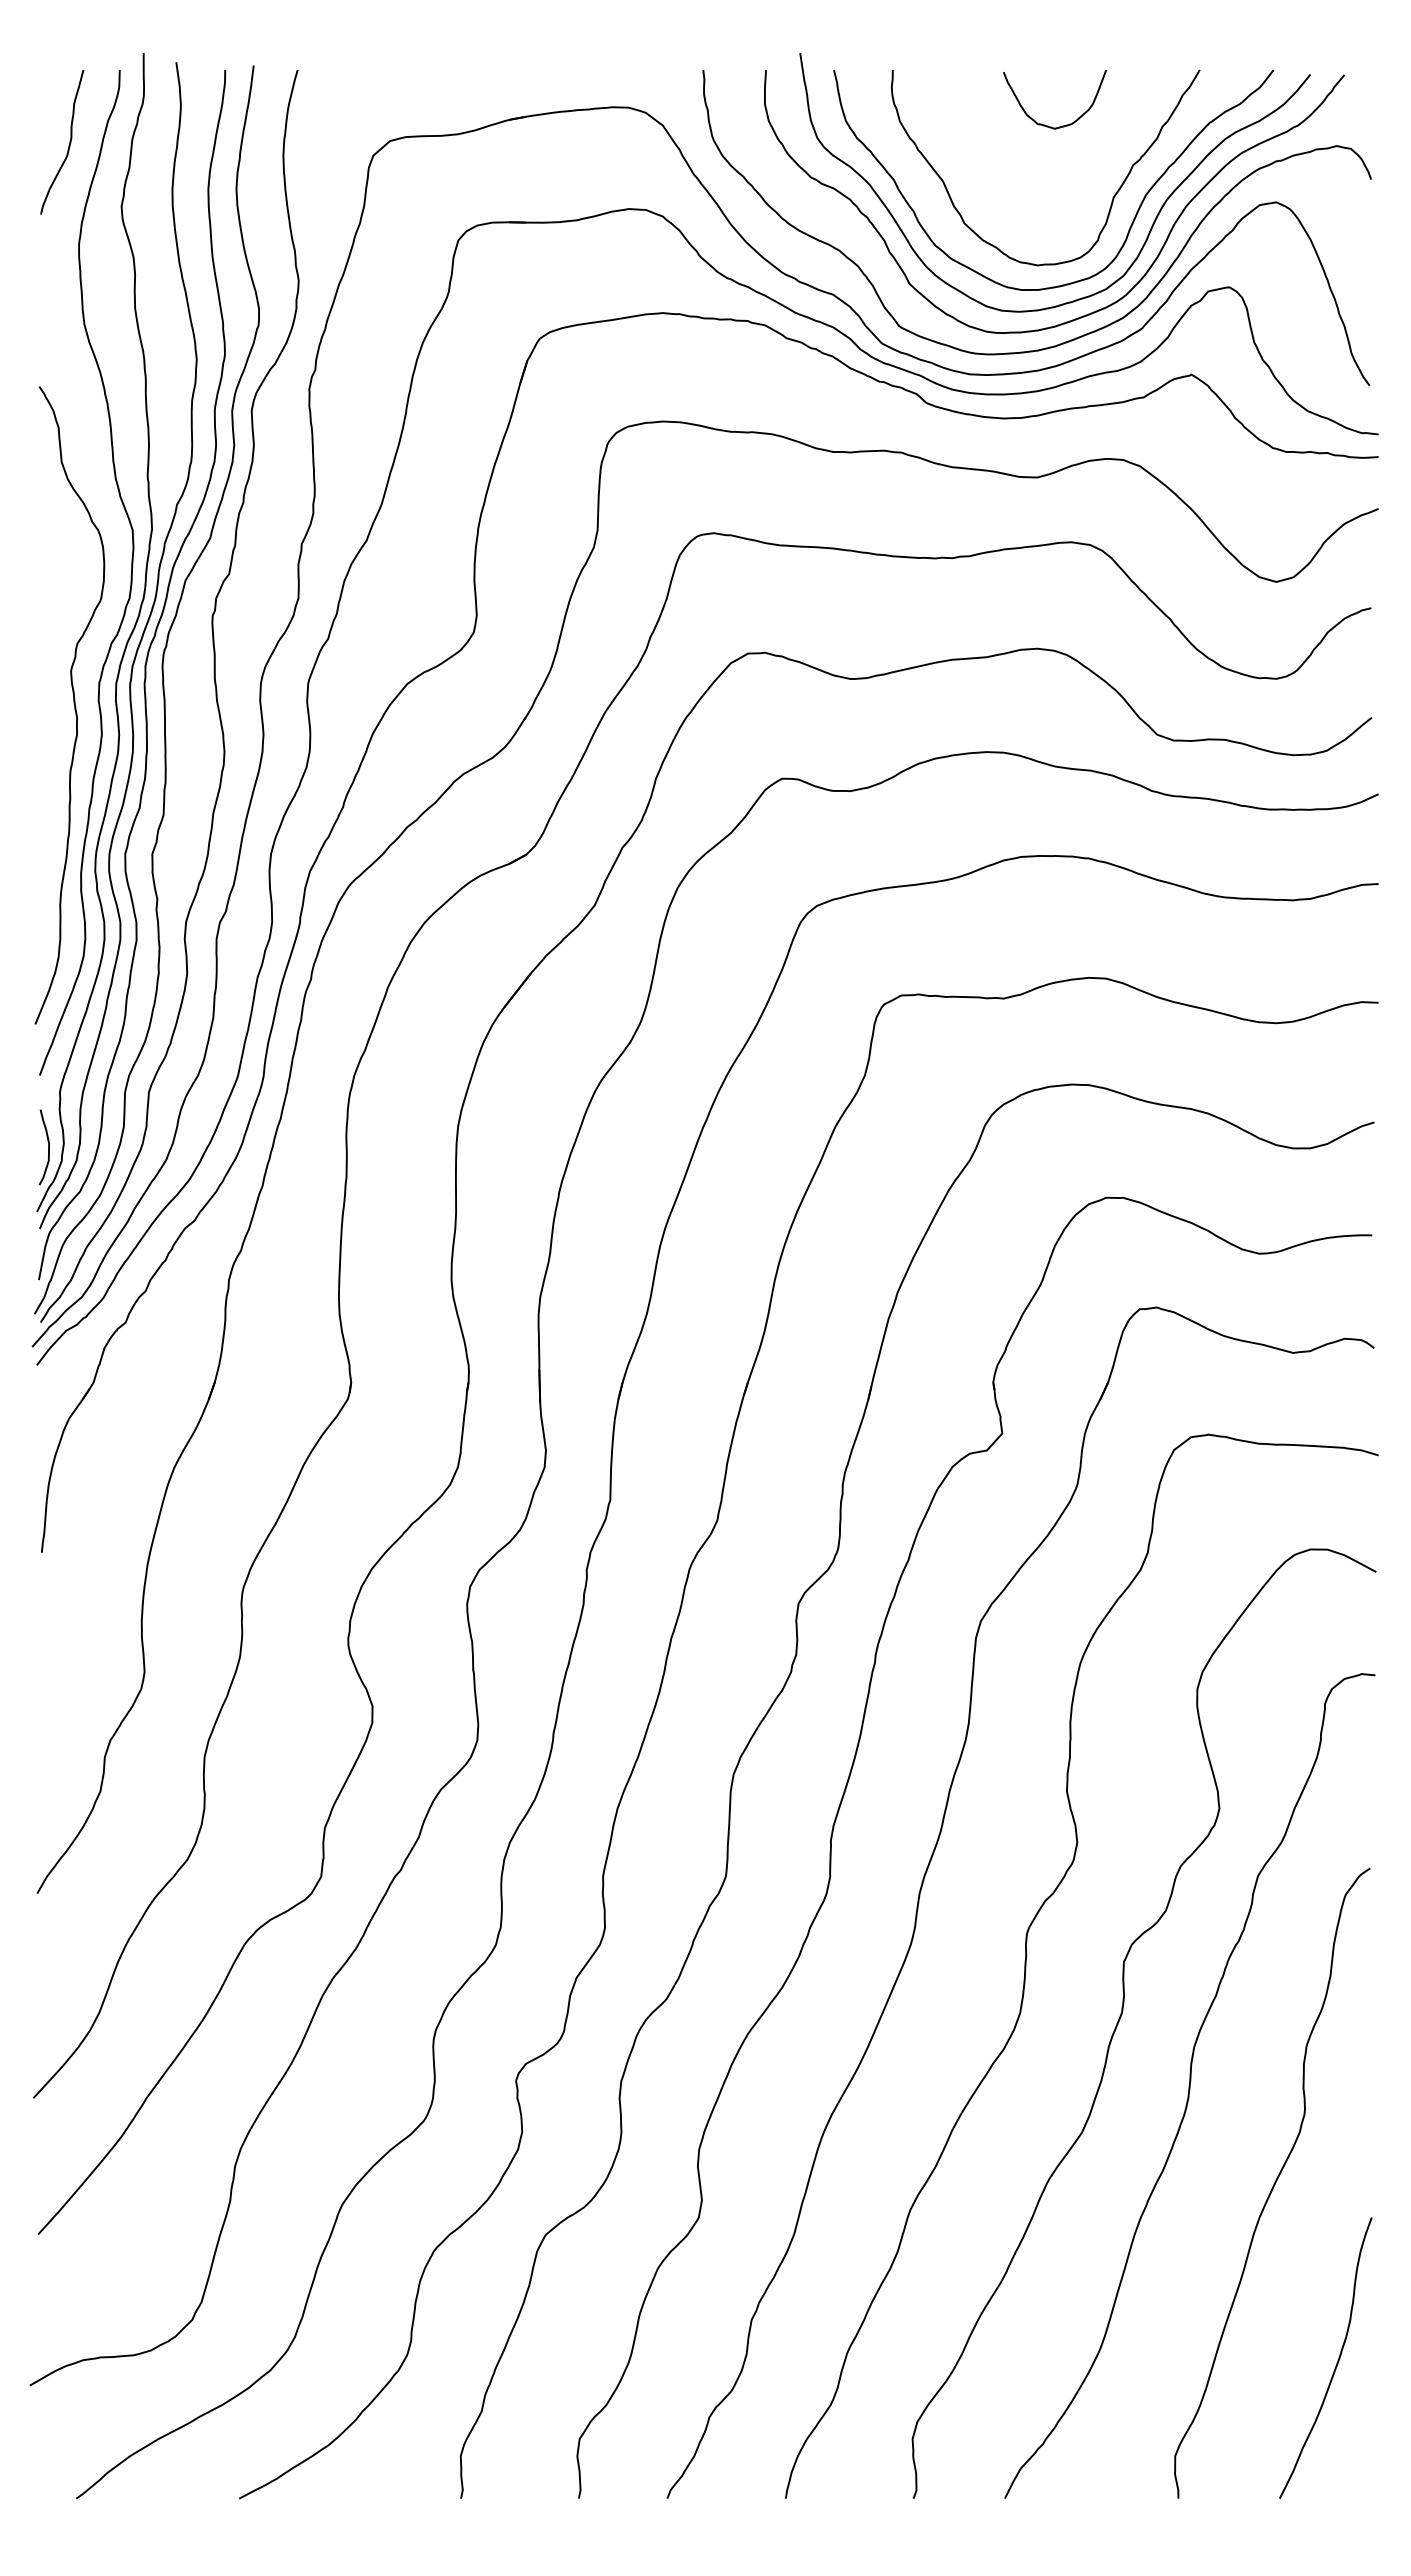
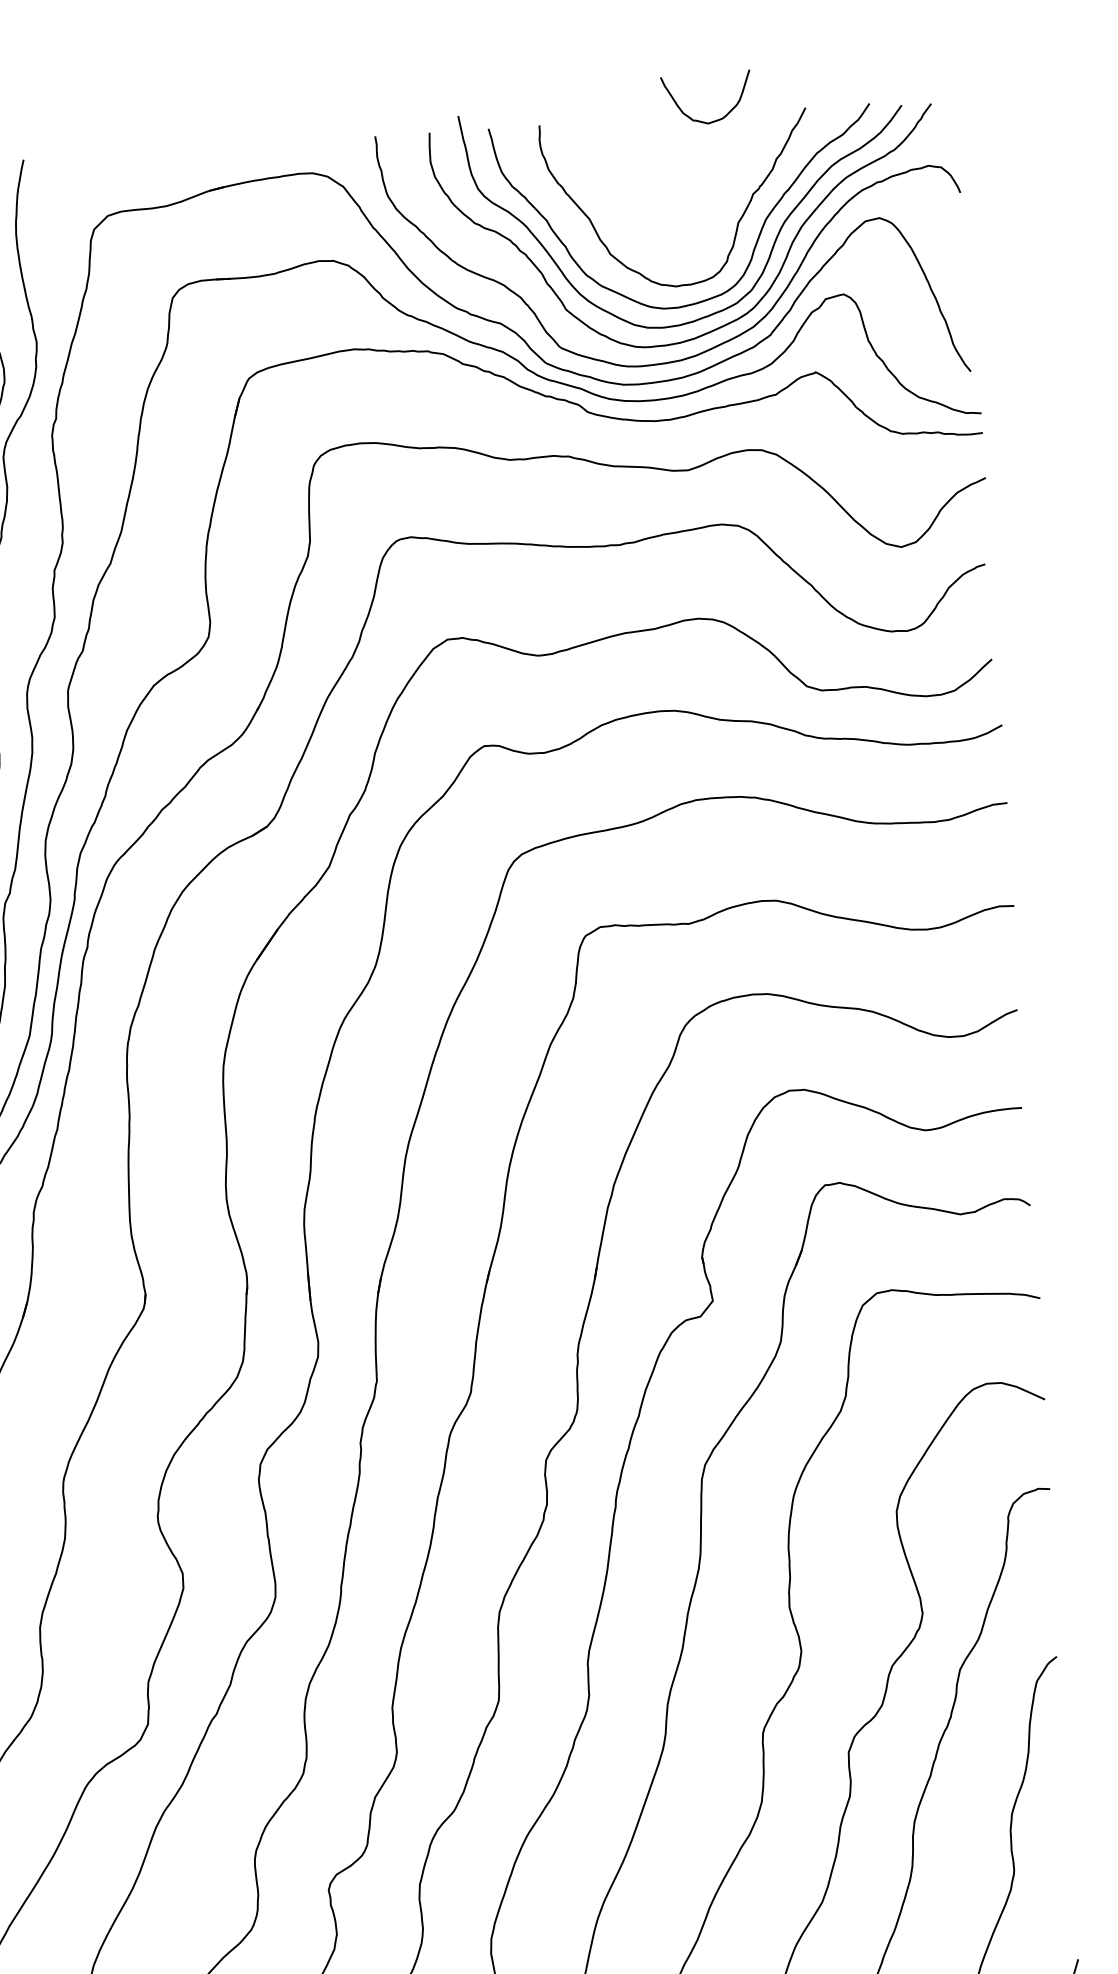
curve: (1045, 124) -> (699, 120), moved

